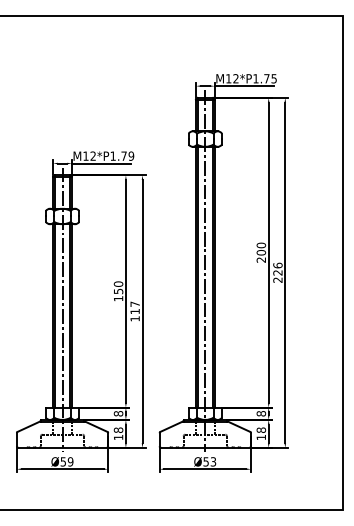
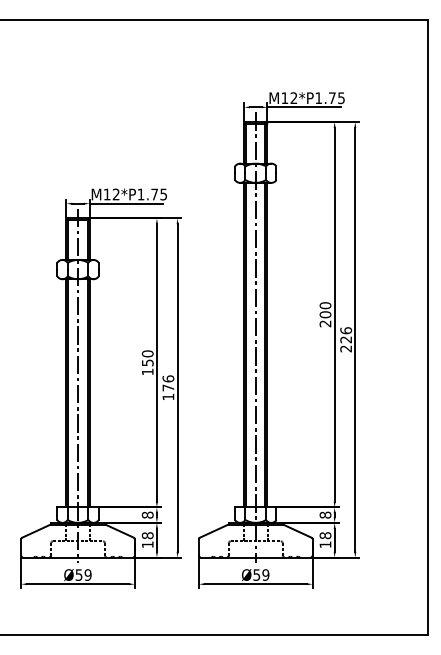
text: (131, 155) -> (163, 193), M12*P1.79 -> M12*P1.75
text: (134, 307) -> (167, 382), 117 -> 176
text: (213, 461) -> (265, 574), Ø53 -> Ø59

